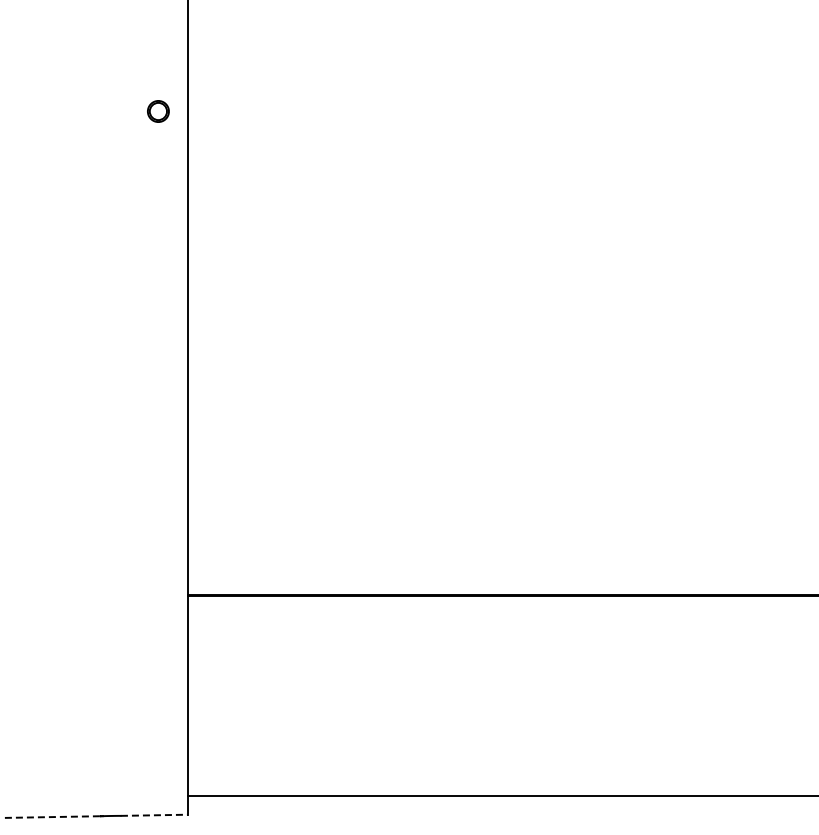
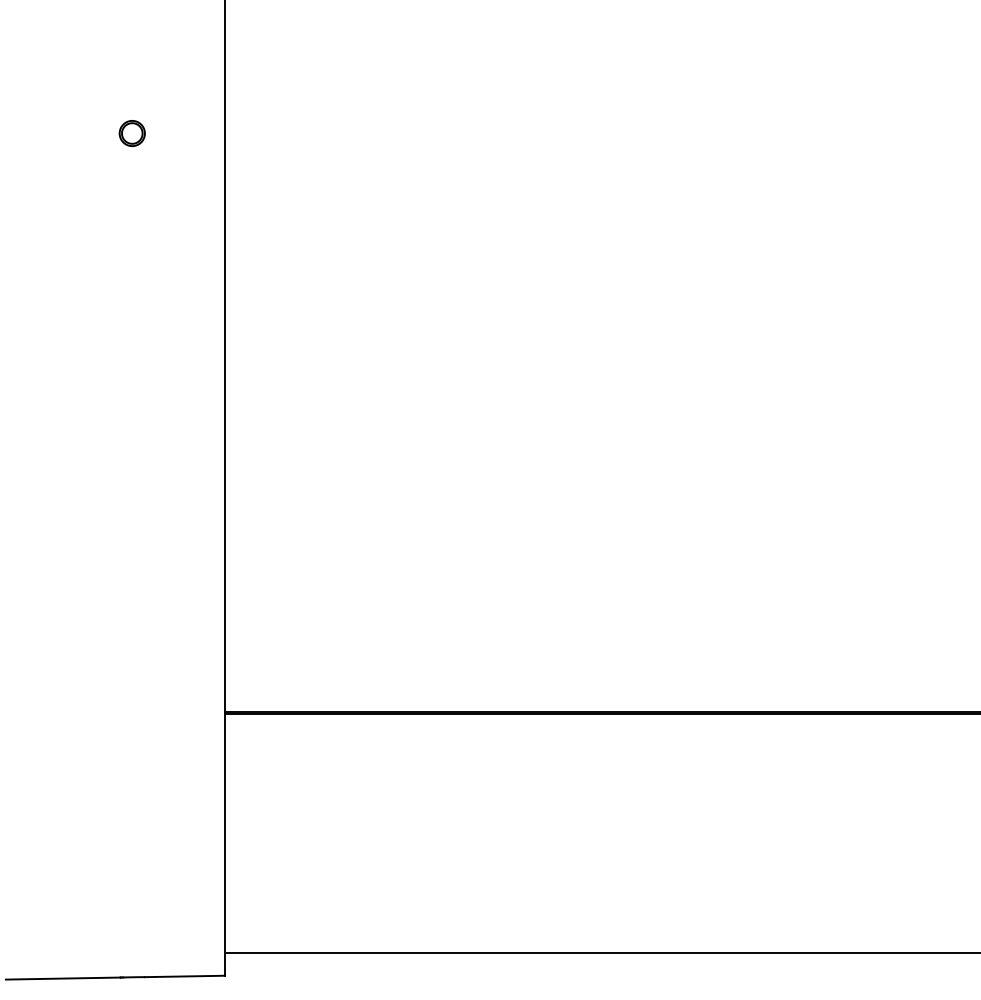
circle: (158, 111) -> (132, 133), moved
line: (154, 815) -> (185, 976), dashed -> solid
line: (52, 817) -> (62, 979), dashed -> solid

